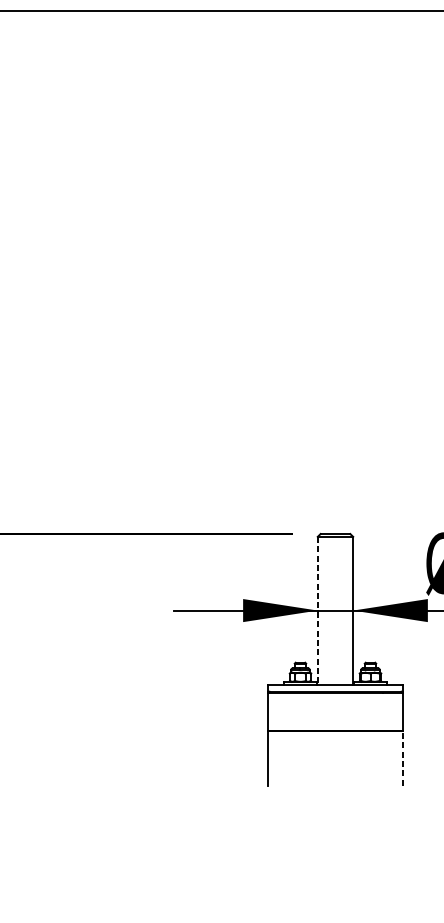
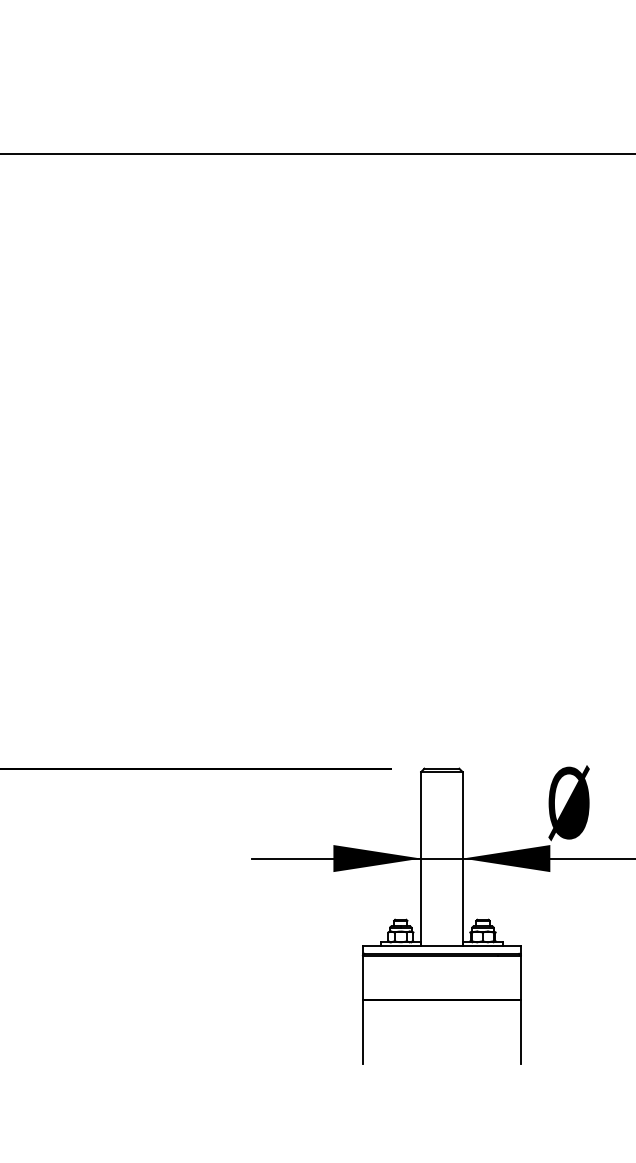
line: (318, 610) -> (421, 858), dashed -> solid
line: (402, 758) -> (520, 1032), dashed -> solid

